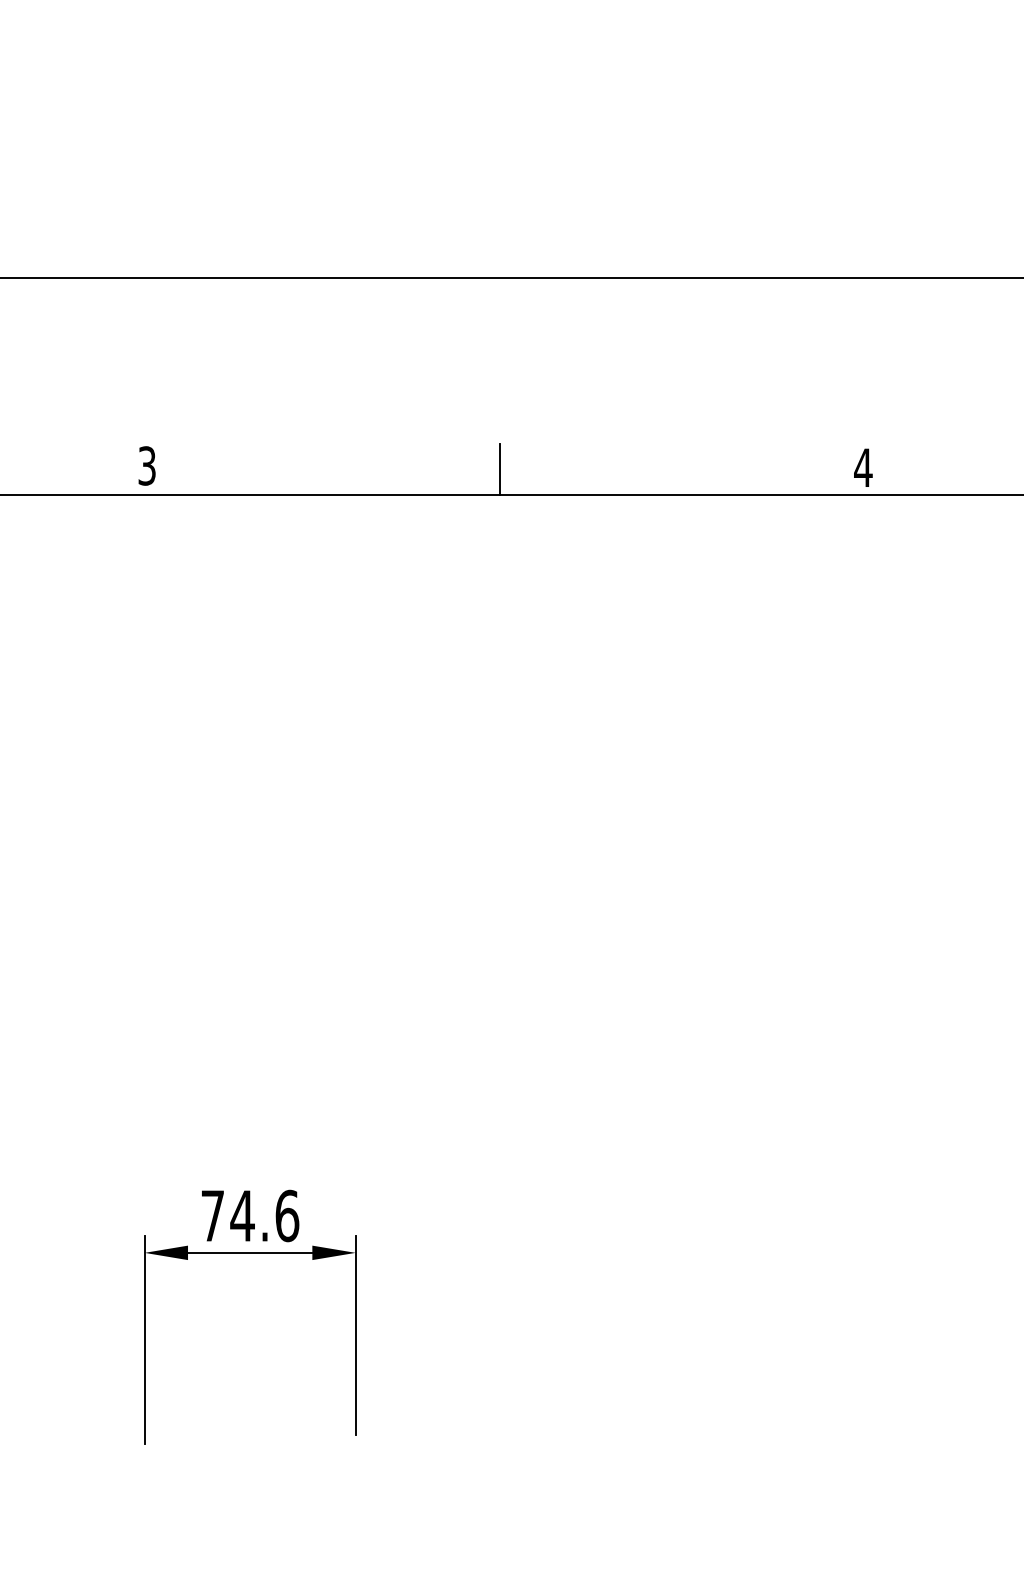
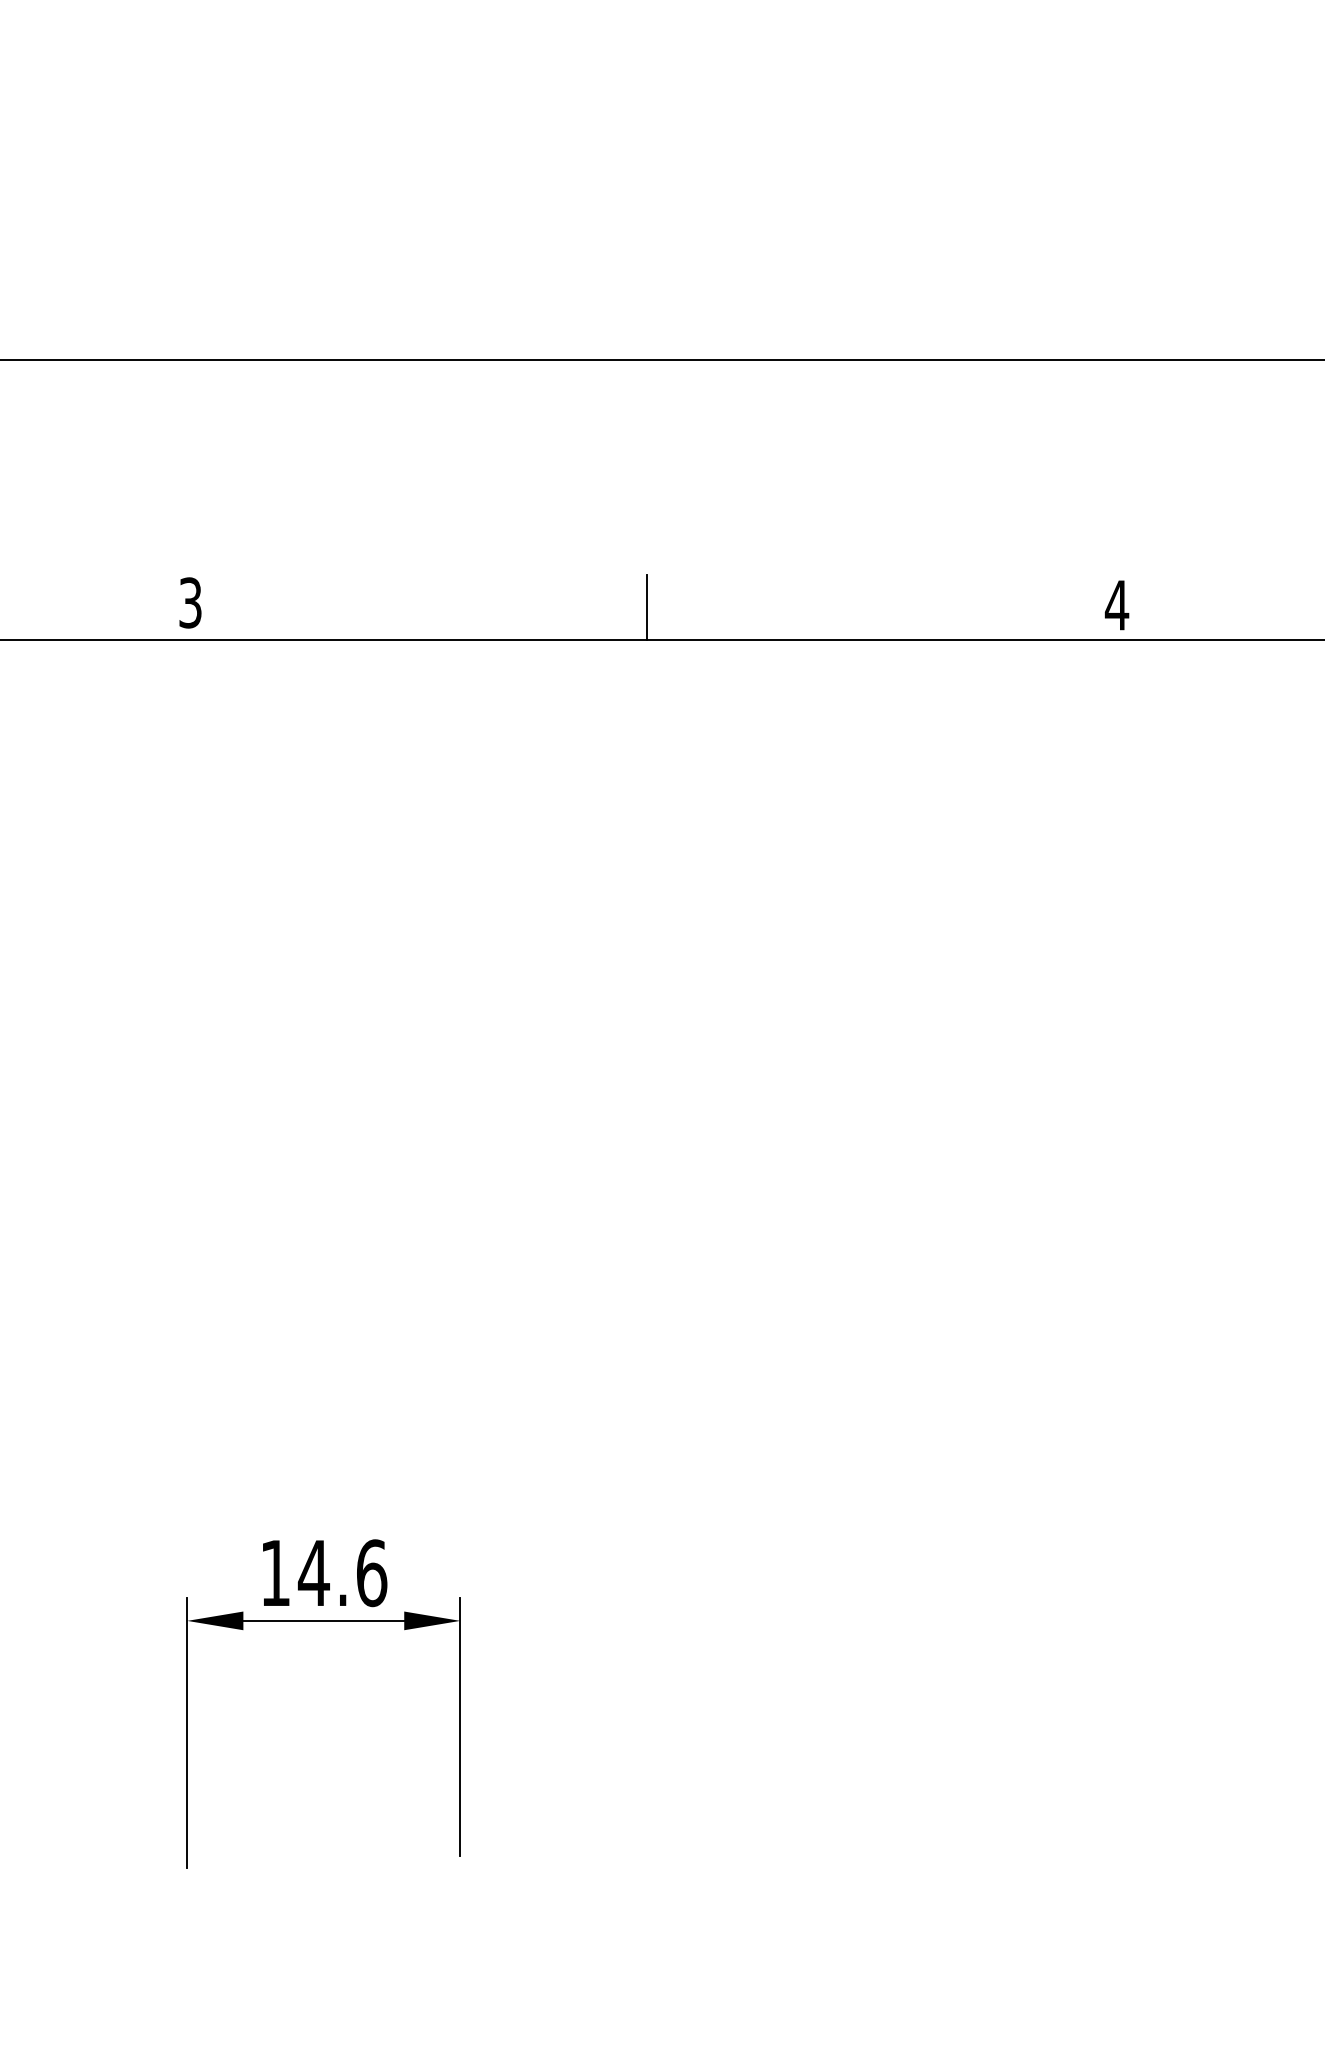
text: (212, 1215) -> (275, 1572), 74.6 -> 14.6

